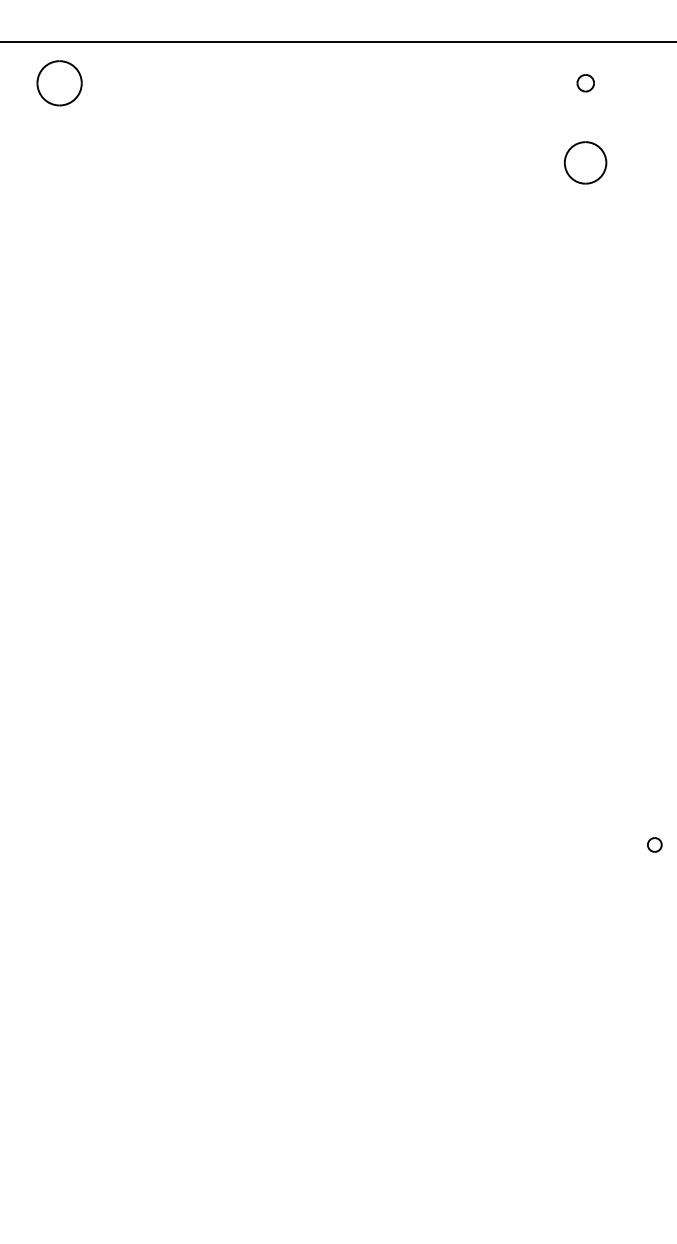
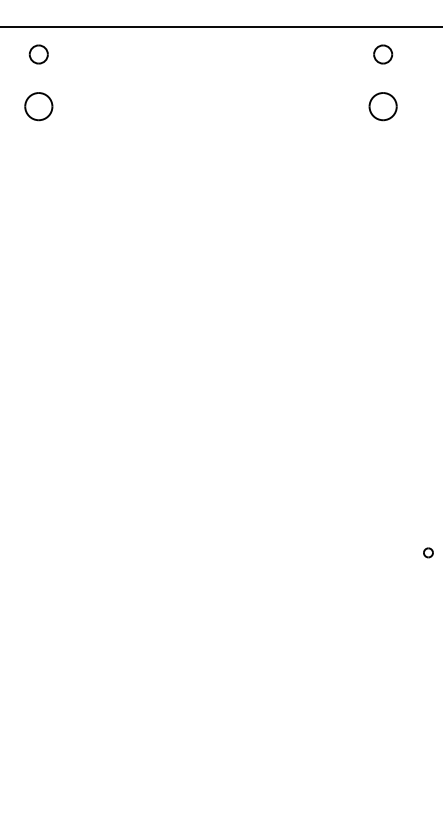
part: (58, 83) -> (38, 54), size x0.62
part: (586, 83) -> (383, 54), size x1.67
part: (58, 162) -> (38, 106), added

